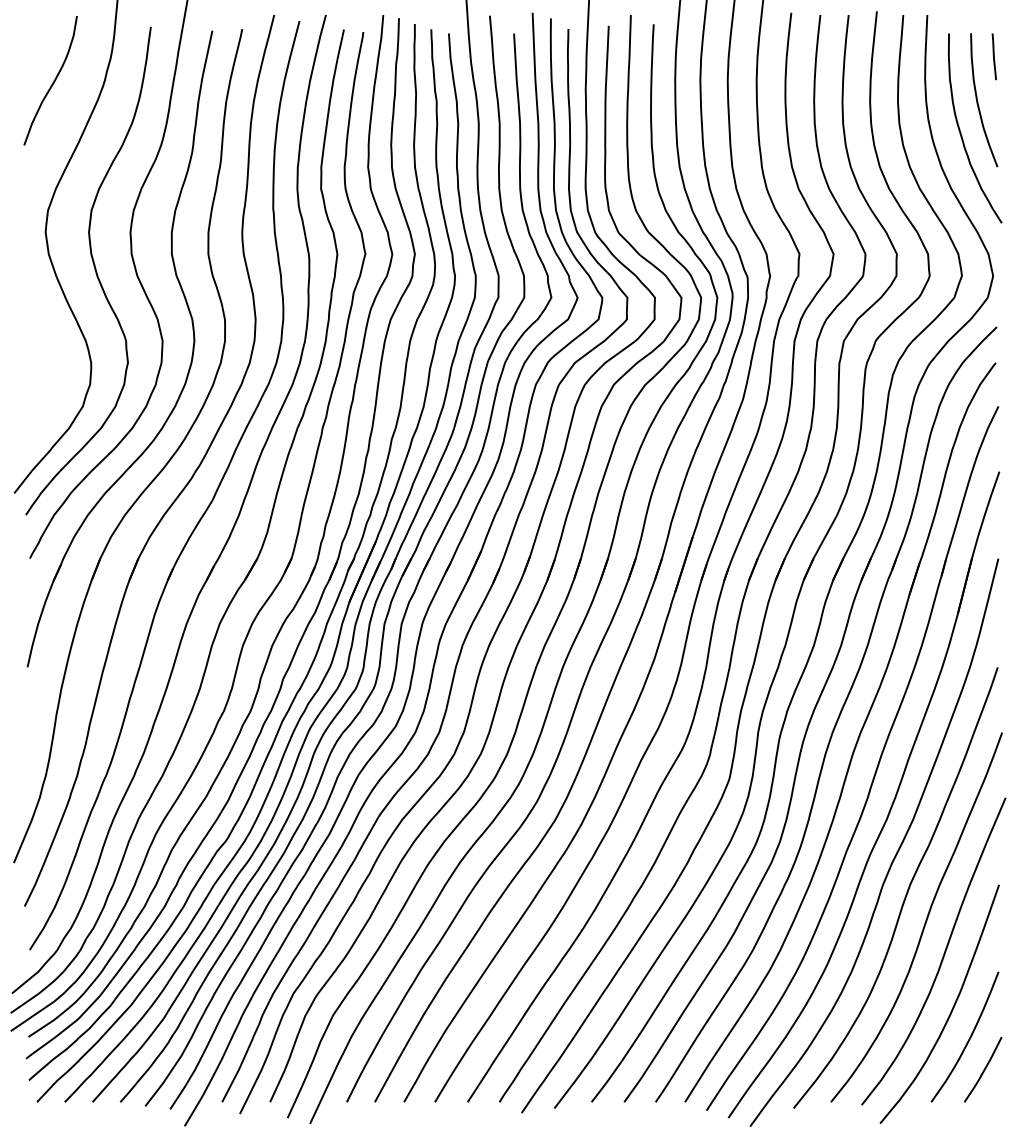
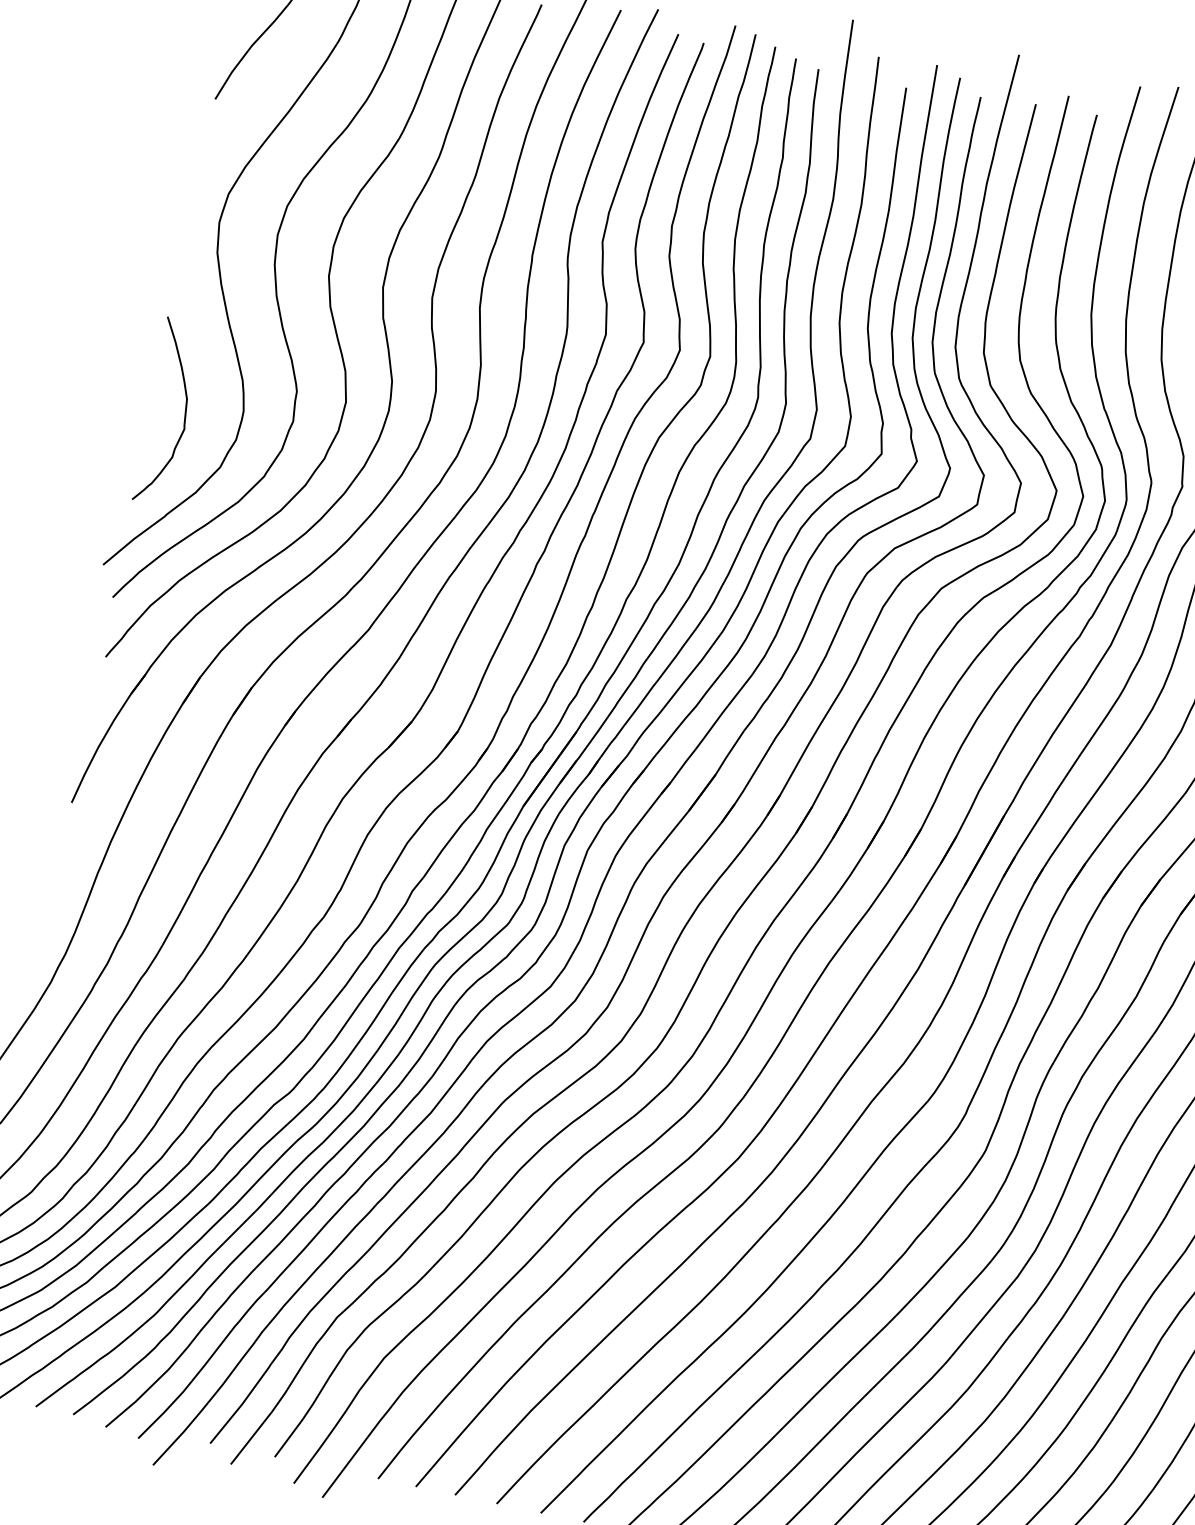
curve: (49, 374) -> (184, 414), added

